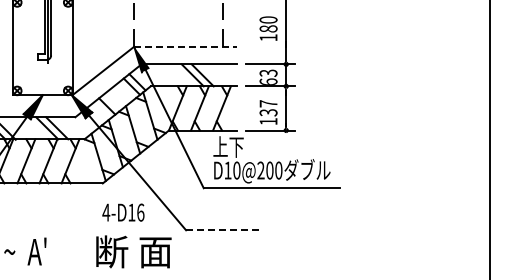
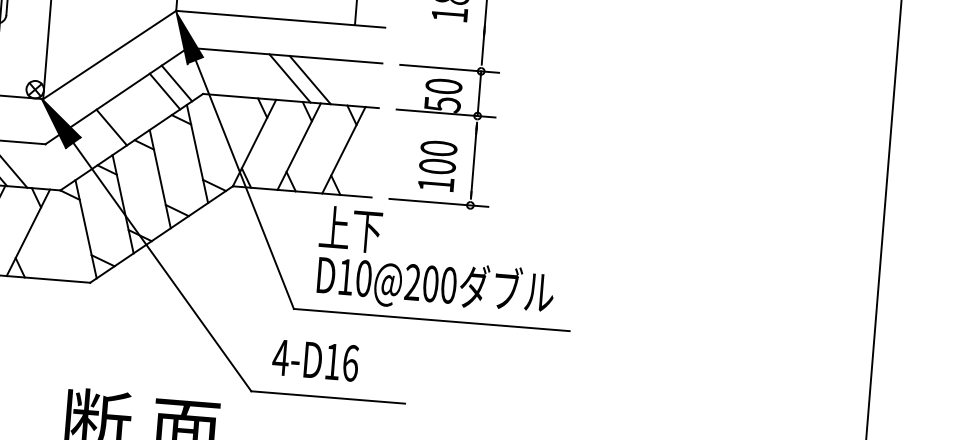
line: (185, 46) -> (280, 18), dashed -> solid
text: (268, 76) -> (443, 93), 63 -> 50
text: (268, 108) -> (438, 157), 137 -> 100
text: (123, 212) -> (315, 360), moved
line: (224, 230) -> (329, 397), dashed -> solid

